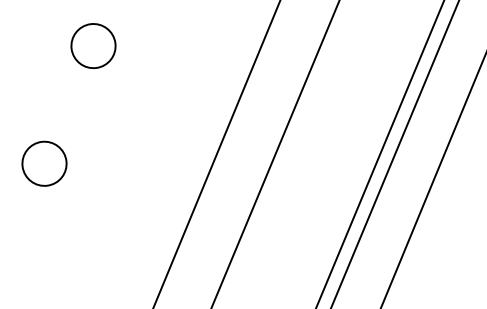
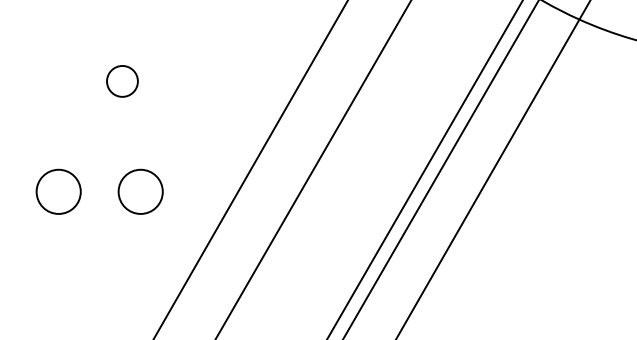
circle: (93, 46) -> (122, 81), size x0.7
circle: (125, 152) -> (140, 191), added

